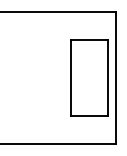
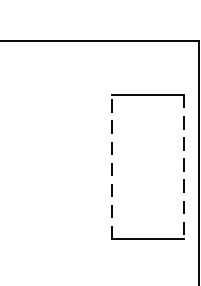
line: (70, 77) -> (111, 166), solid -> dashed
line: (108, 77) -> (184, 166), solid -> dashed

